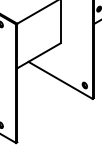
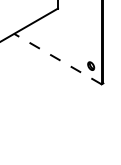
line: (60, 80) -> (57, 59), solid -> dashed

